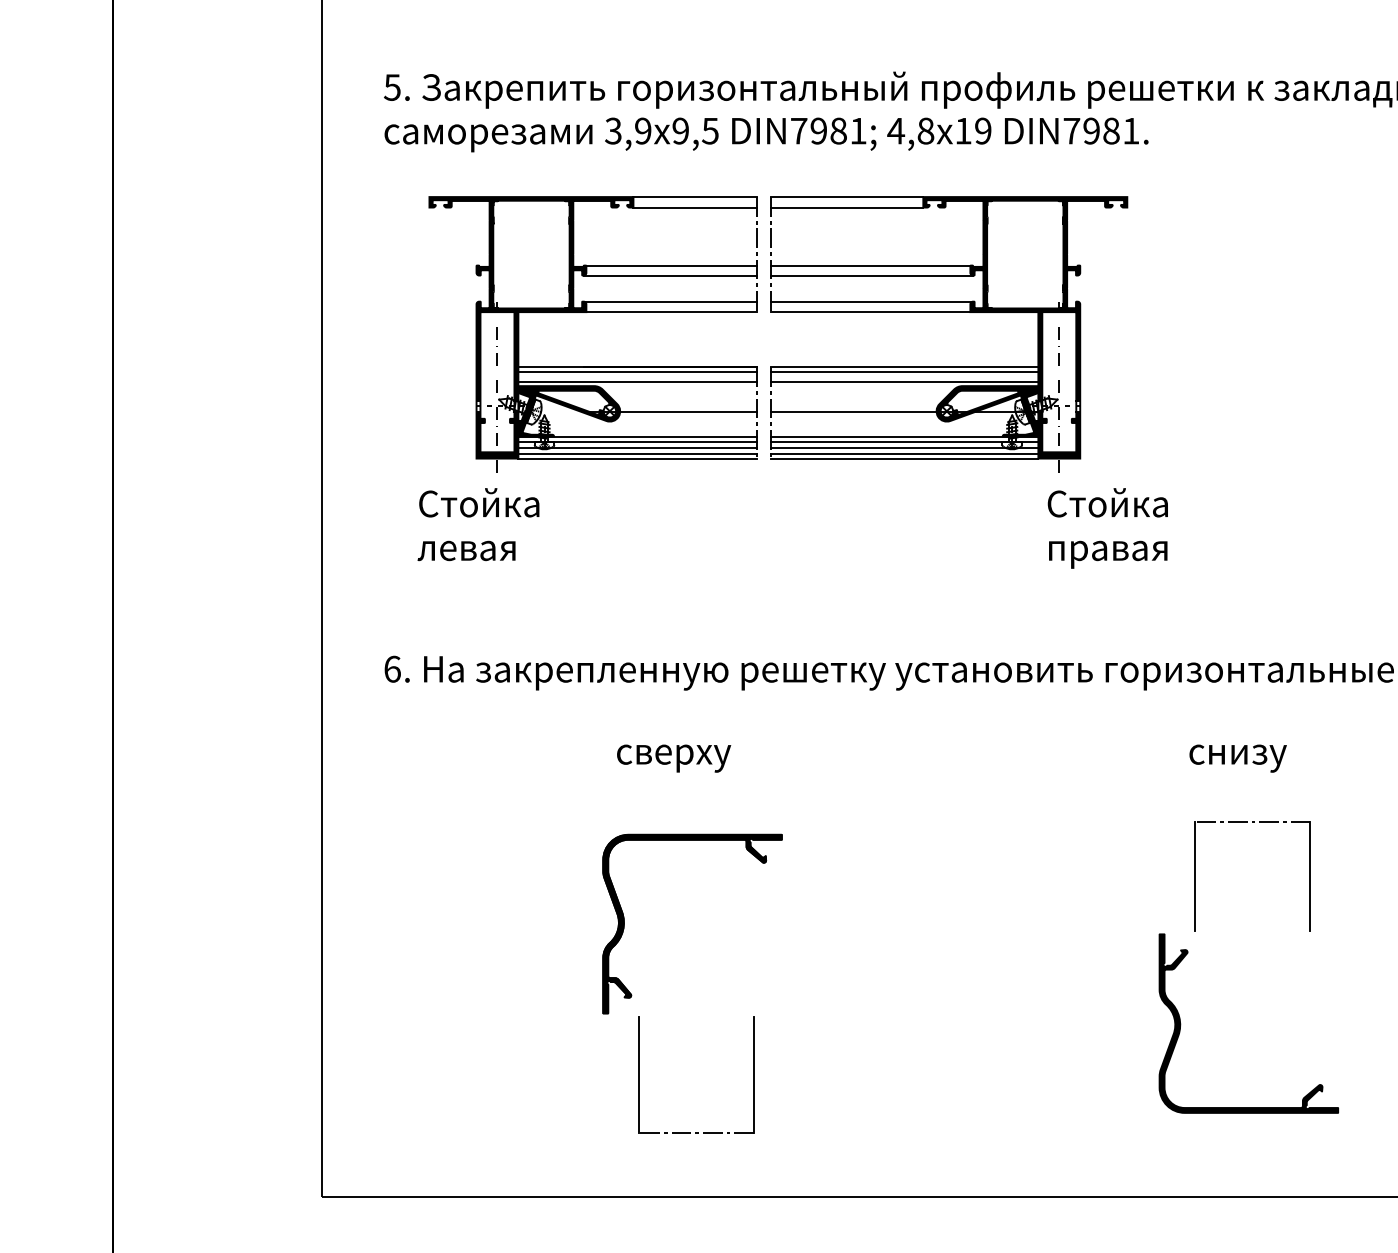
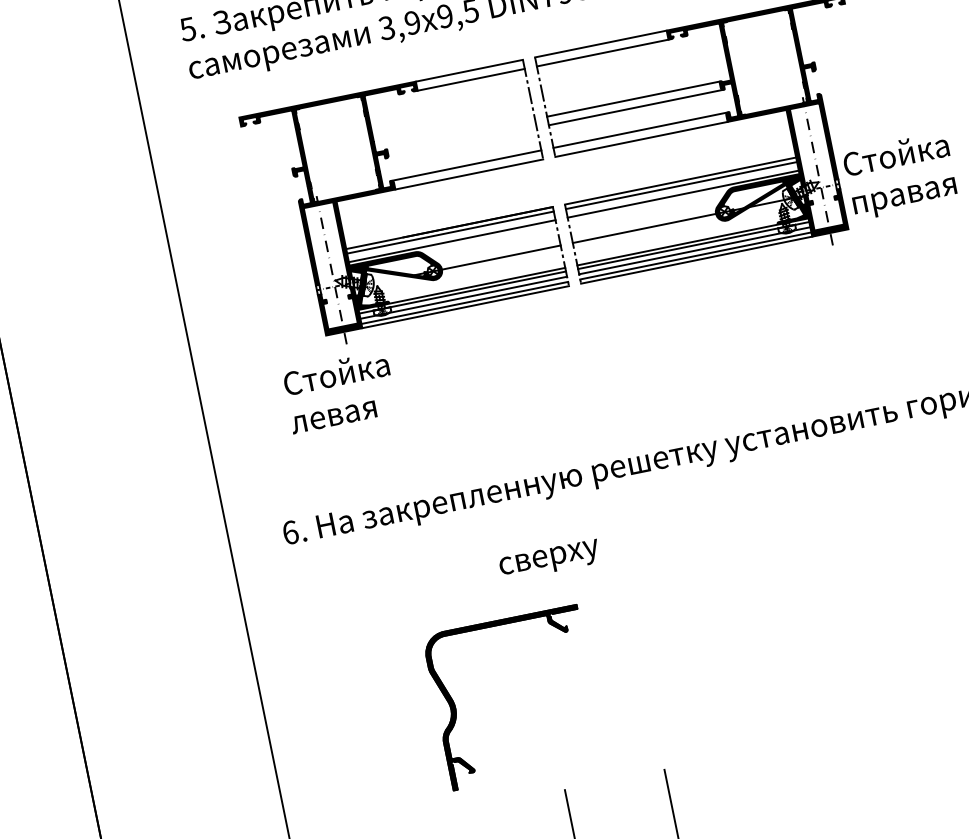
line: (671, 265) -> (460, 134), removed
line: (670, 275) -> (461, 143), removed
text: (1107, 528) -> (900, 176), moved
part: (624, 923) -> (456, 709), moved

